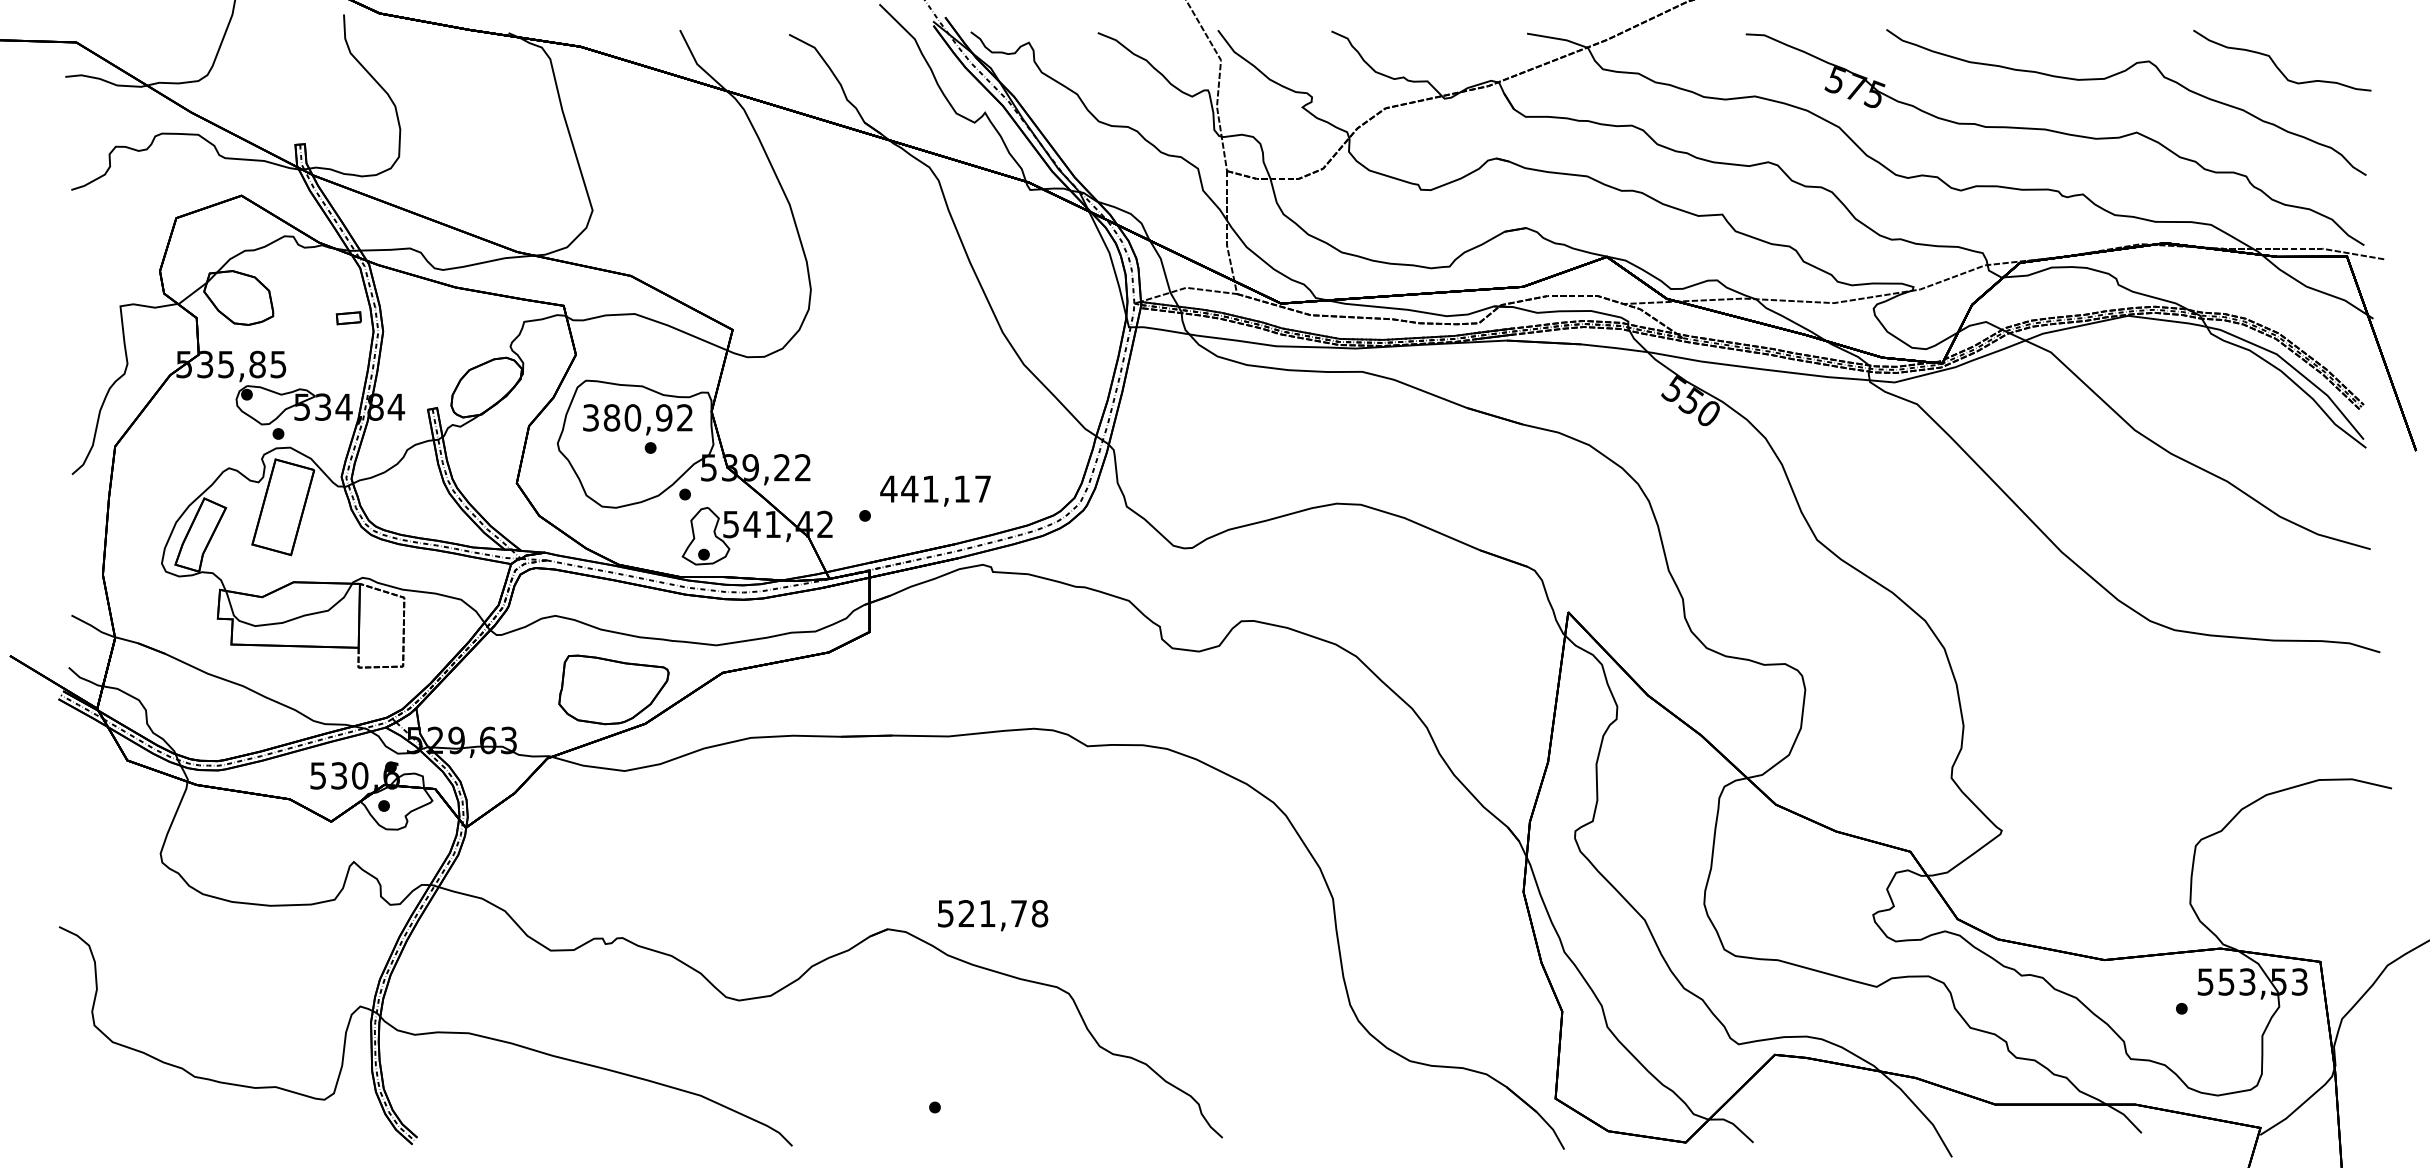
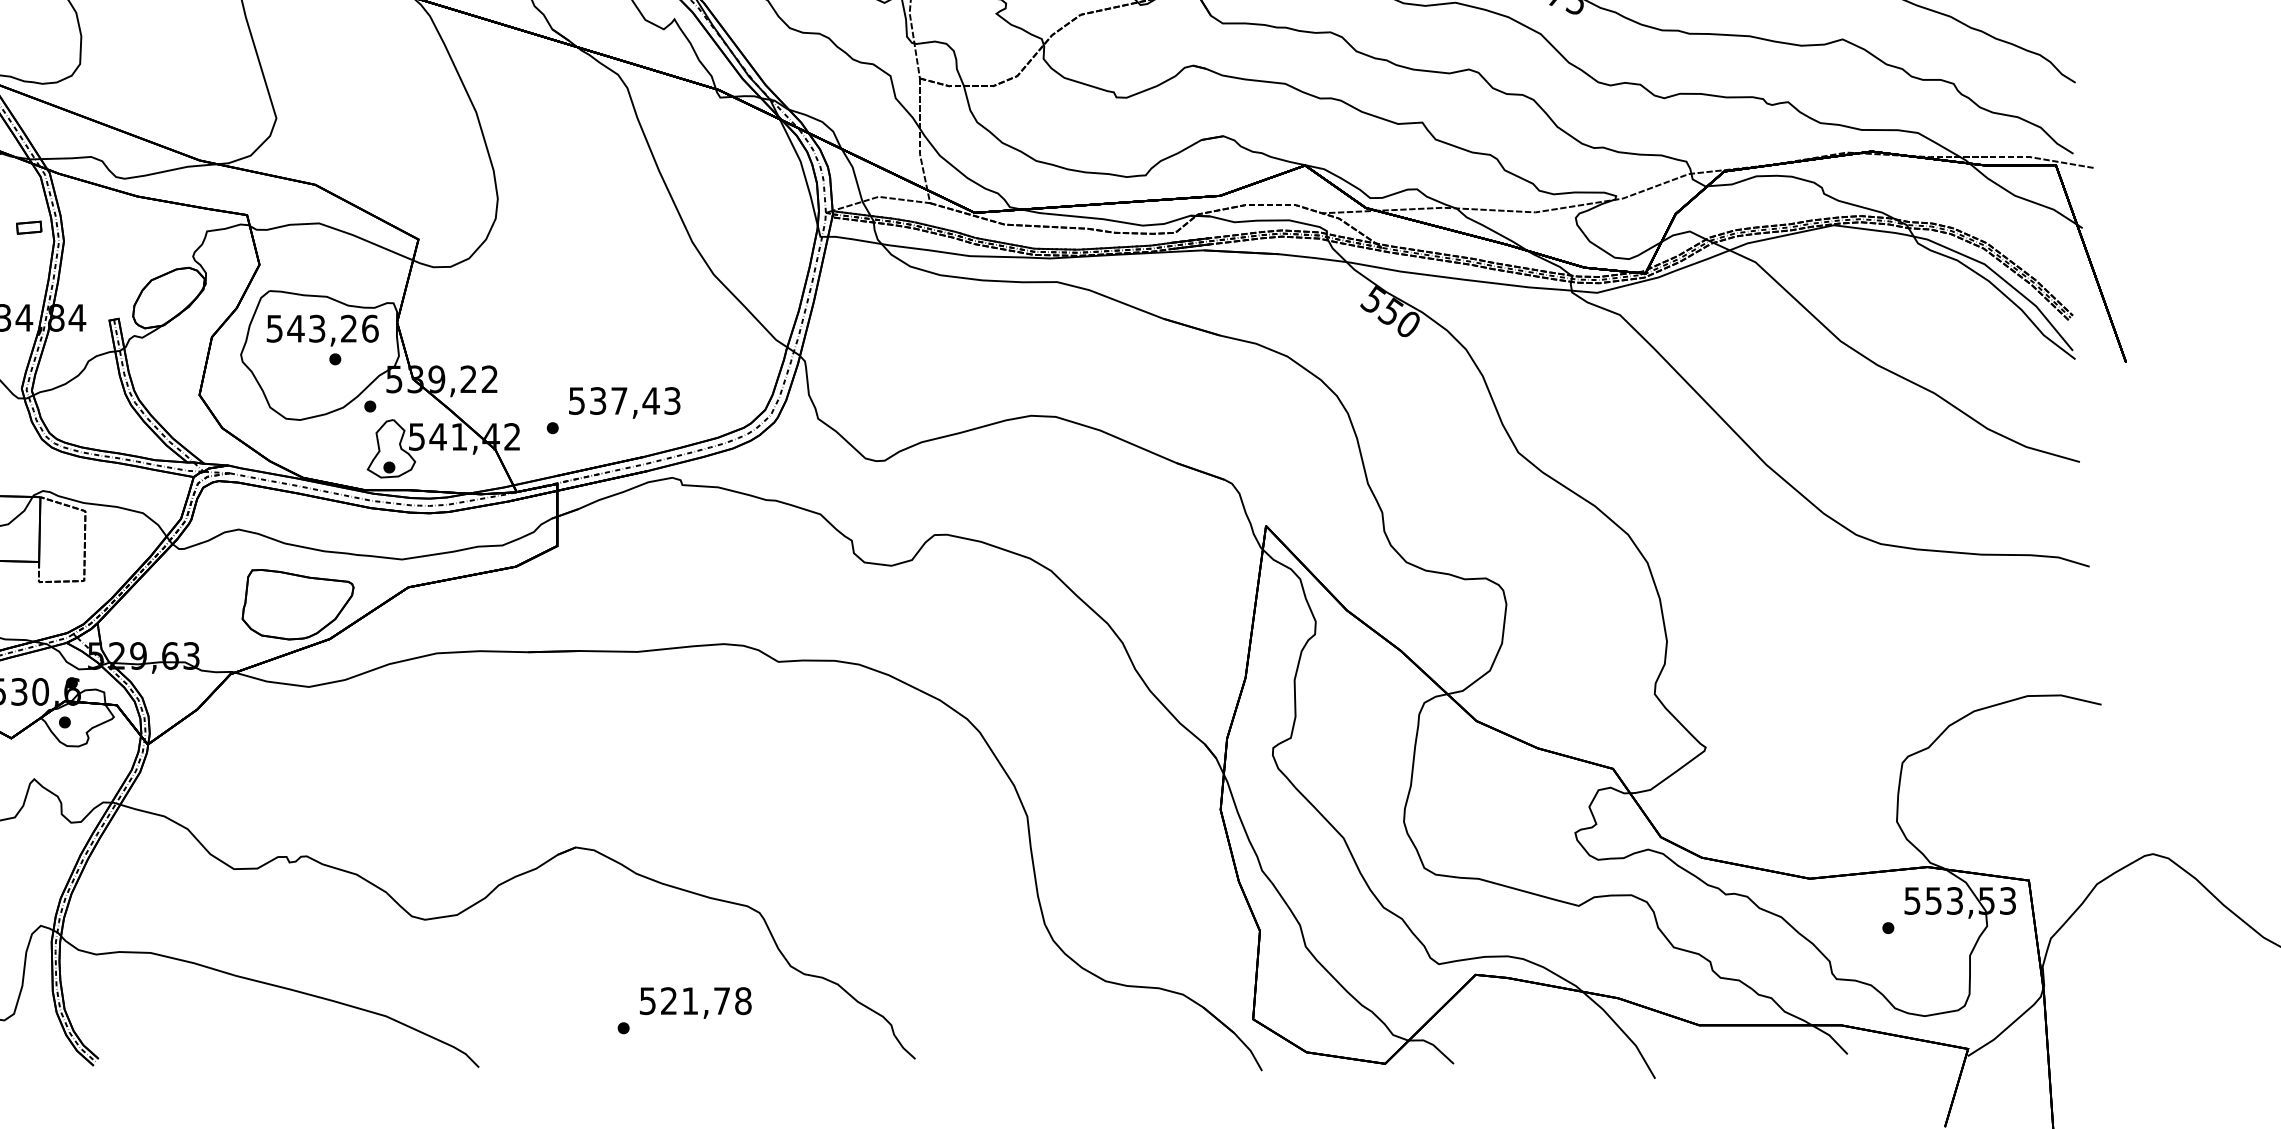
text: (638, 417) -> (322, 328), 380,92 -> 543,26
text: (935, 488) -> (624, 400), 441,17 -> 537,43
text: (993, 915) -> (696, 1002), moved

